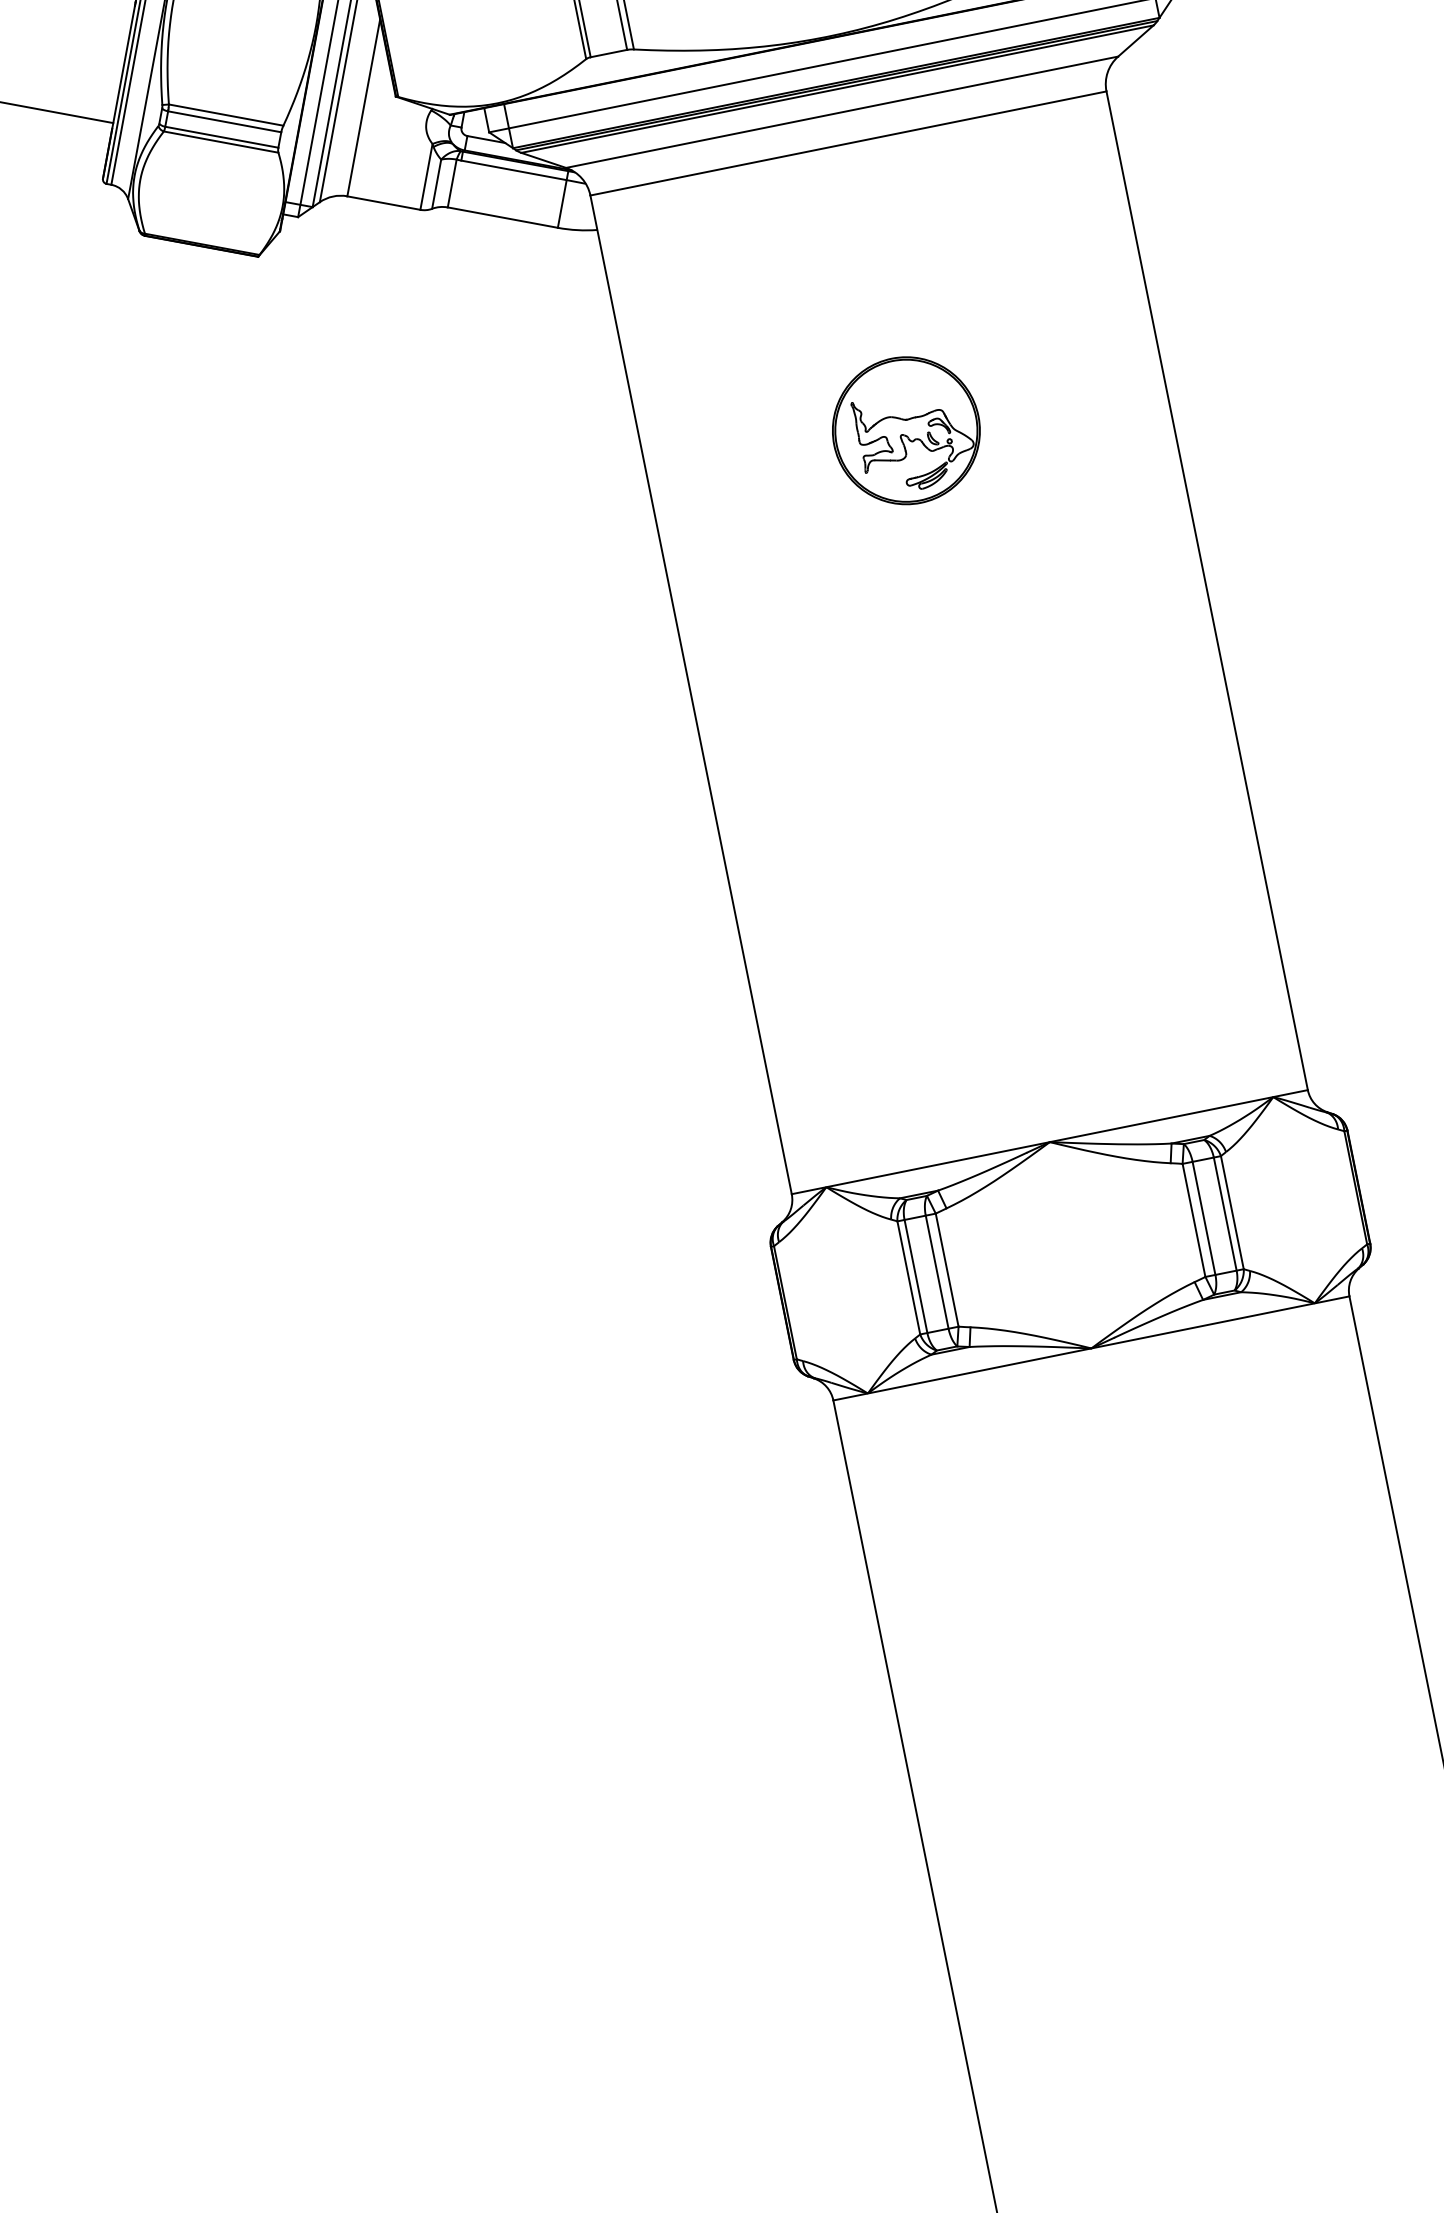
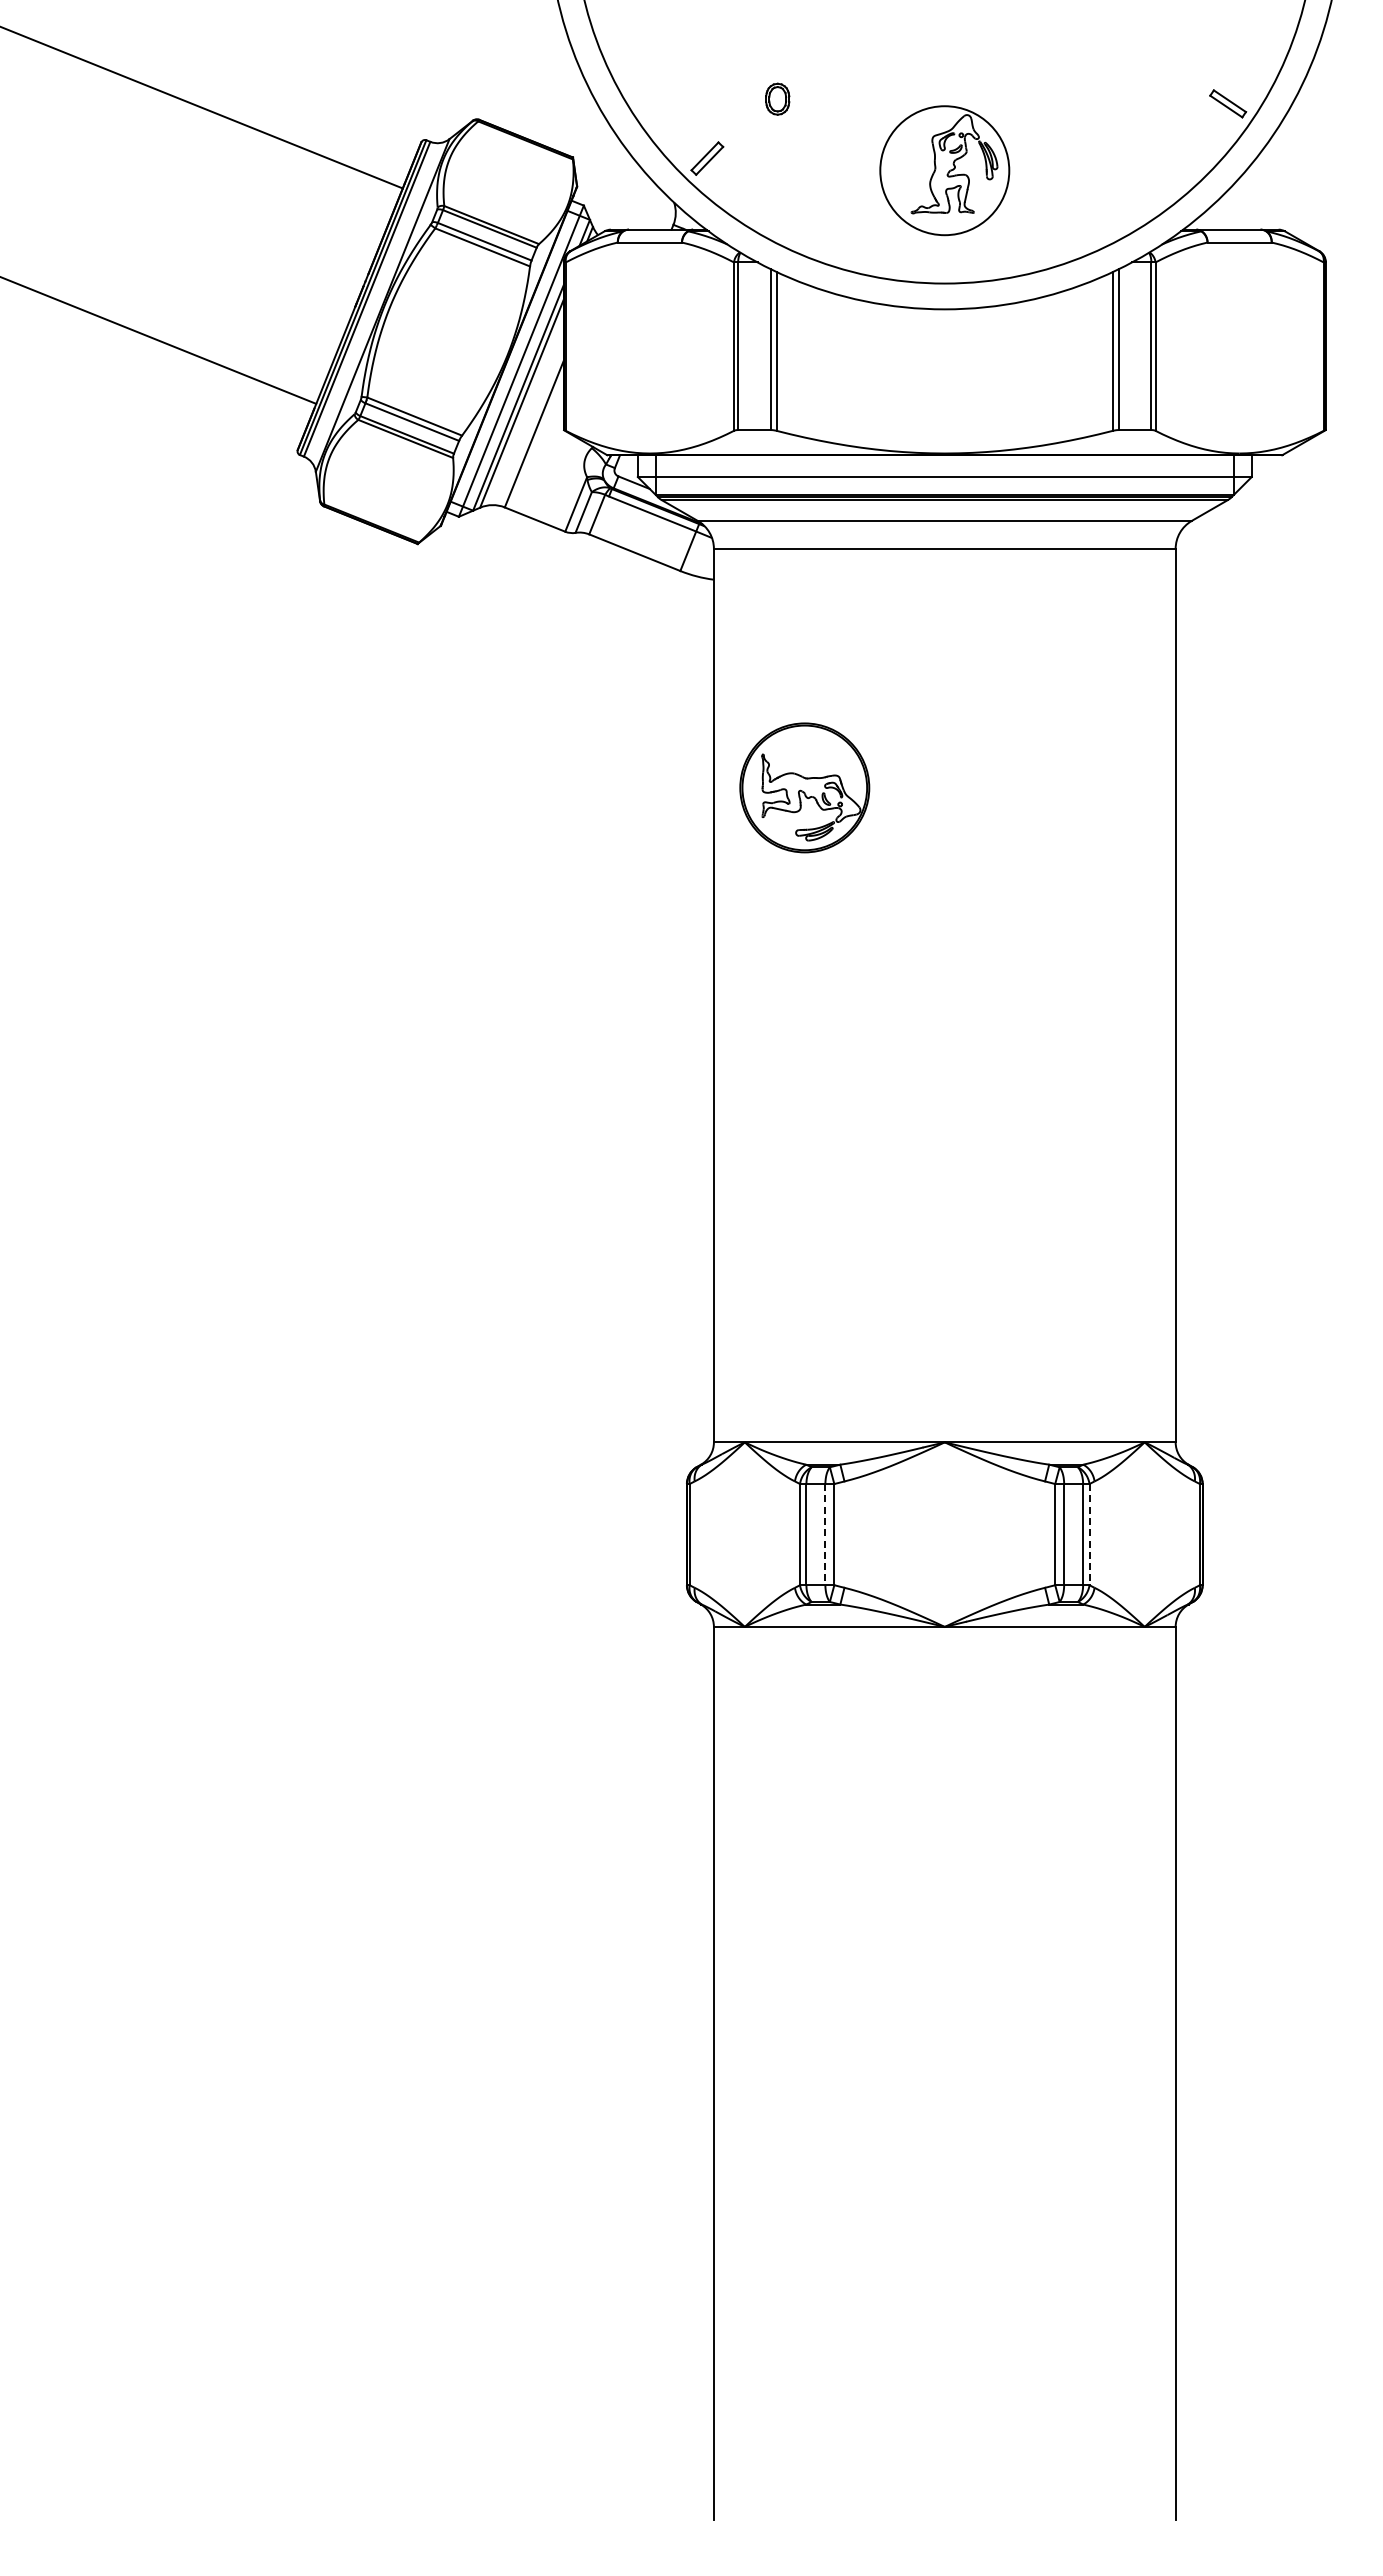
part: (905, 430) -> (804, 787), moved
line: (1232, 1212) -> (1089, 1534), solid -> dashed
line: (937, 1272) -> (825, 1534), solid -> dashed

